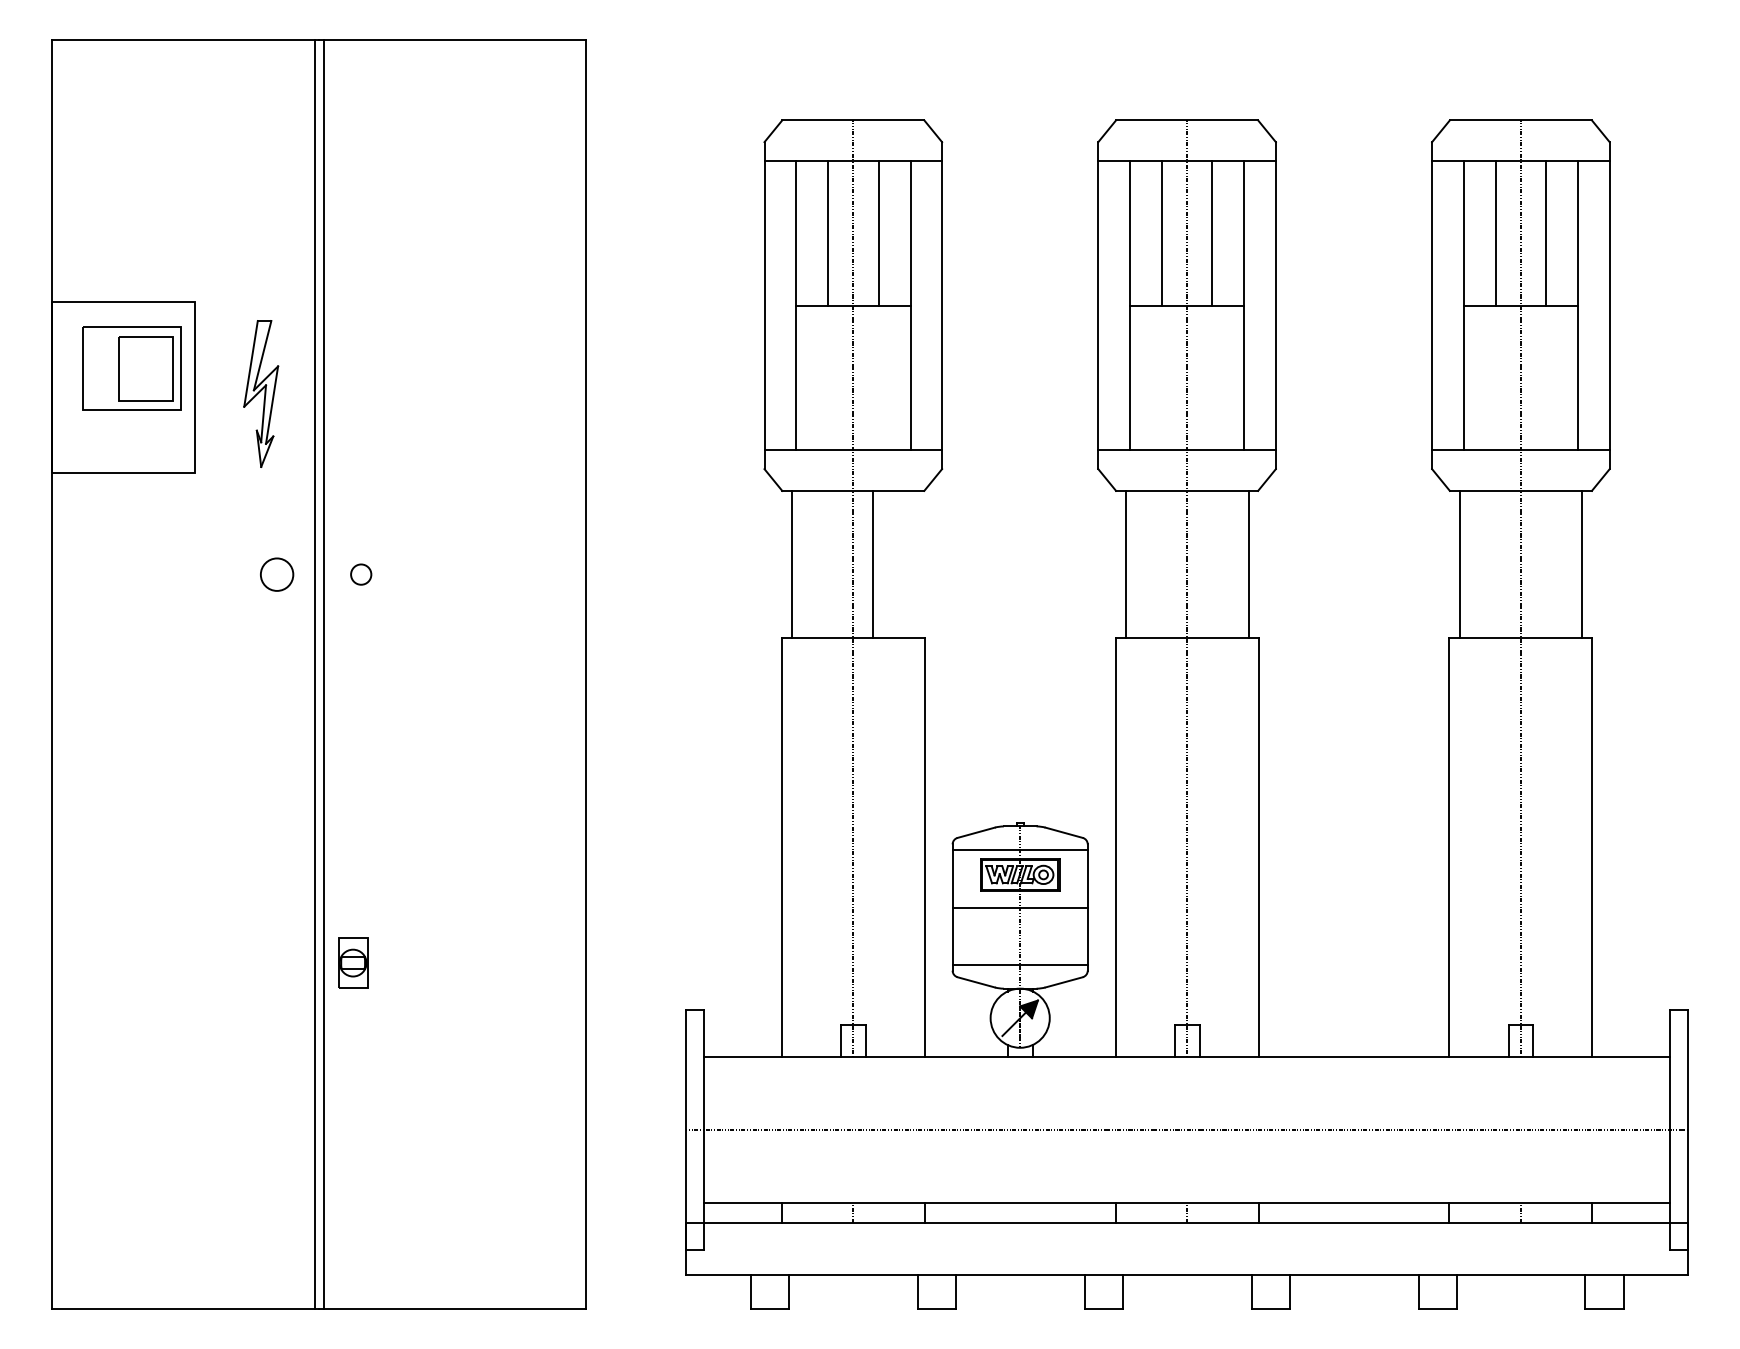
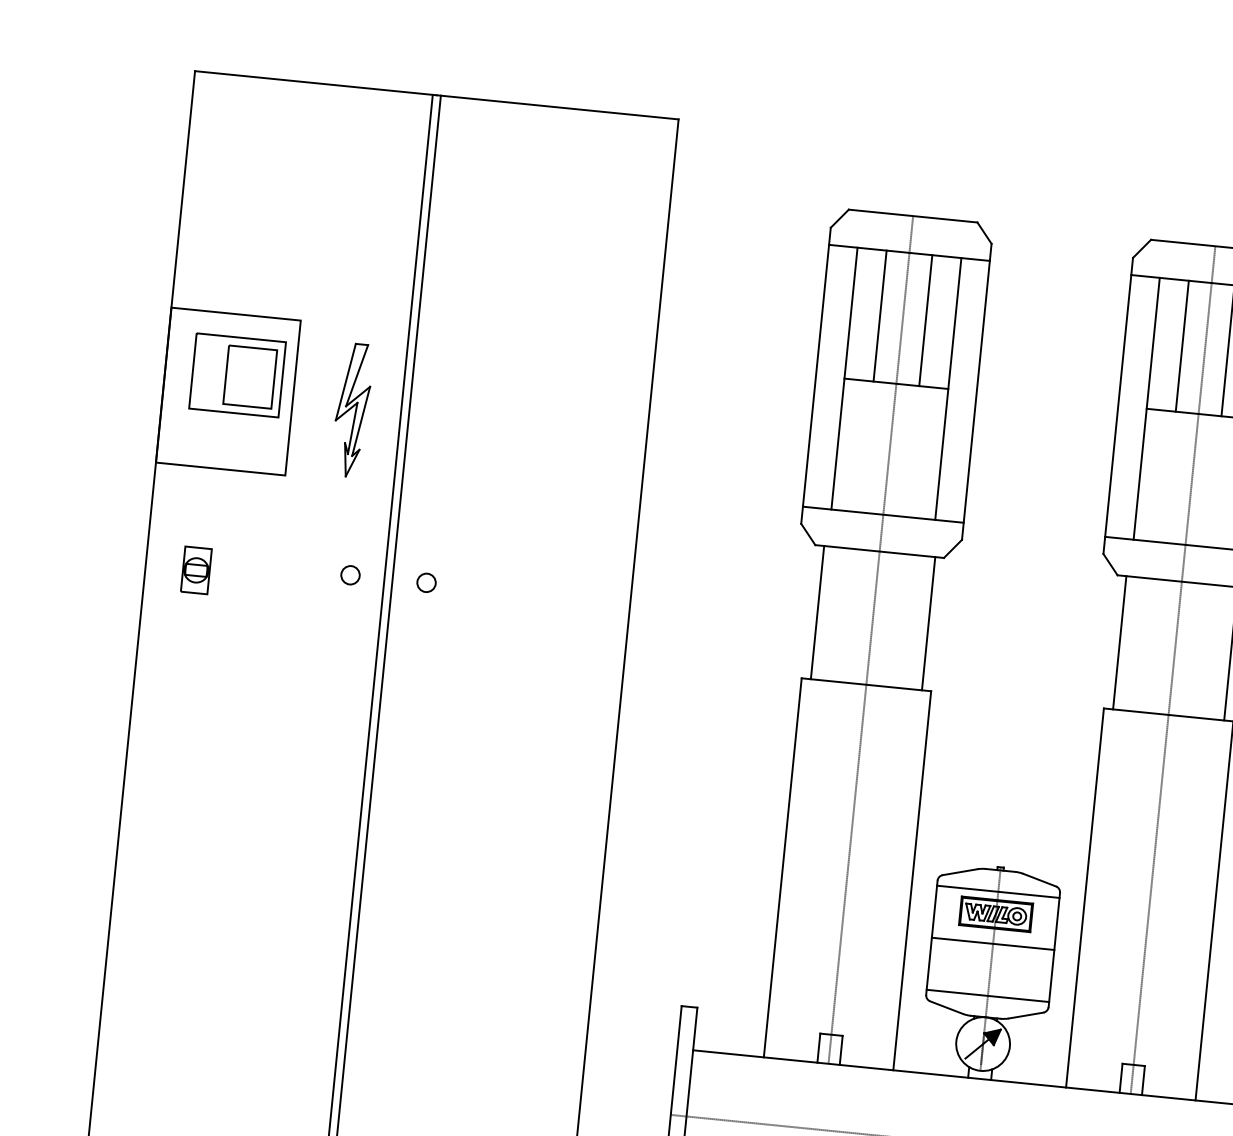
line: (872, 564) -> (928, 623), moved
circle: (277, 574) -> (350, 575), size x0.62
part: (353, 962) -> (196, 569), moved

